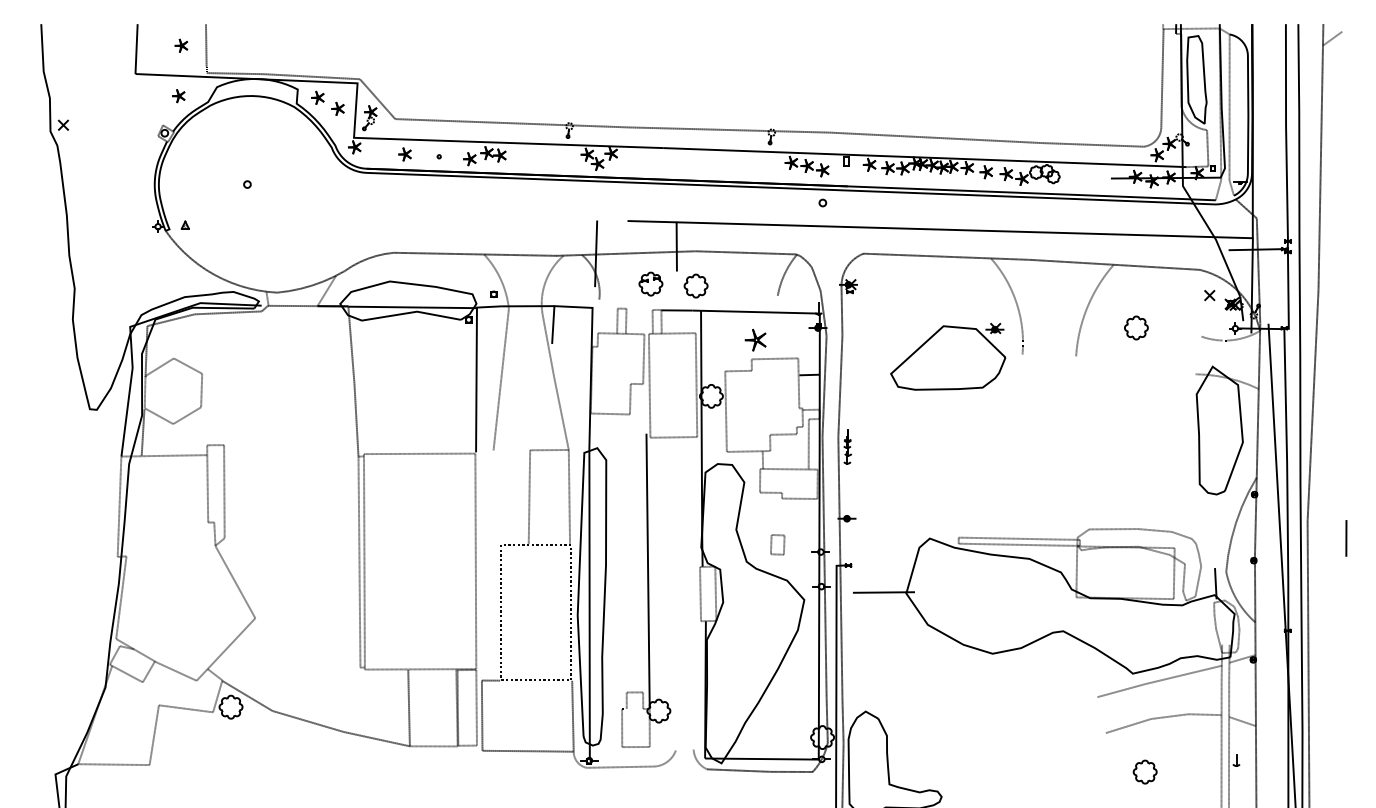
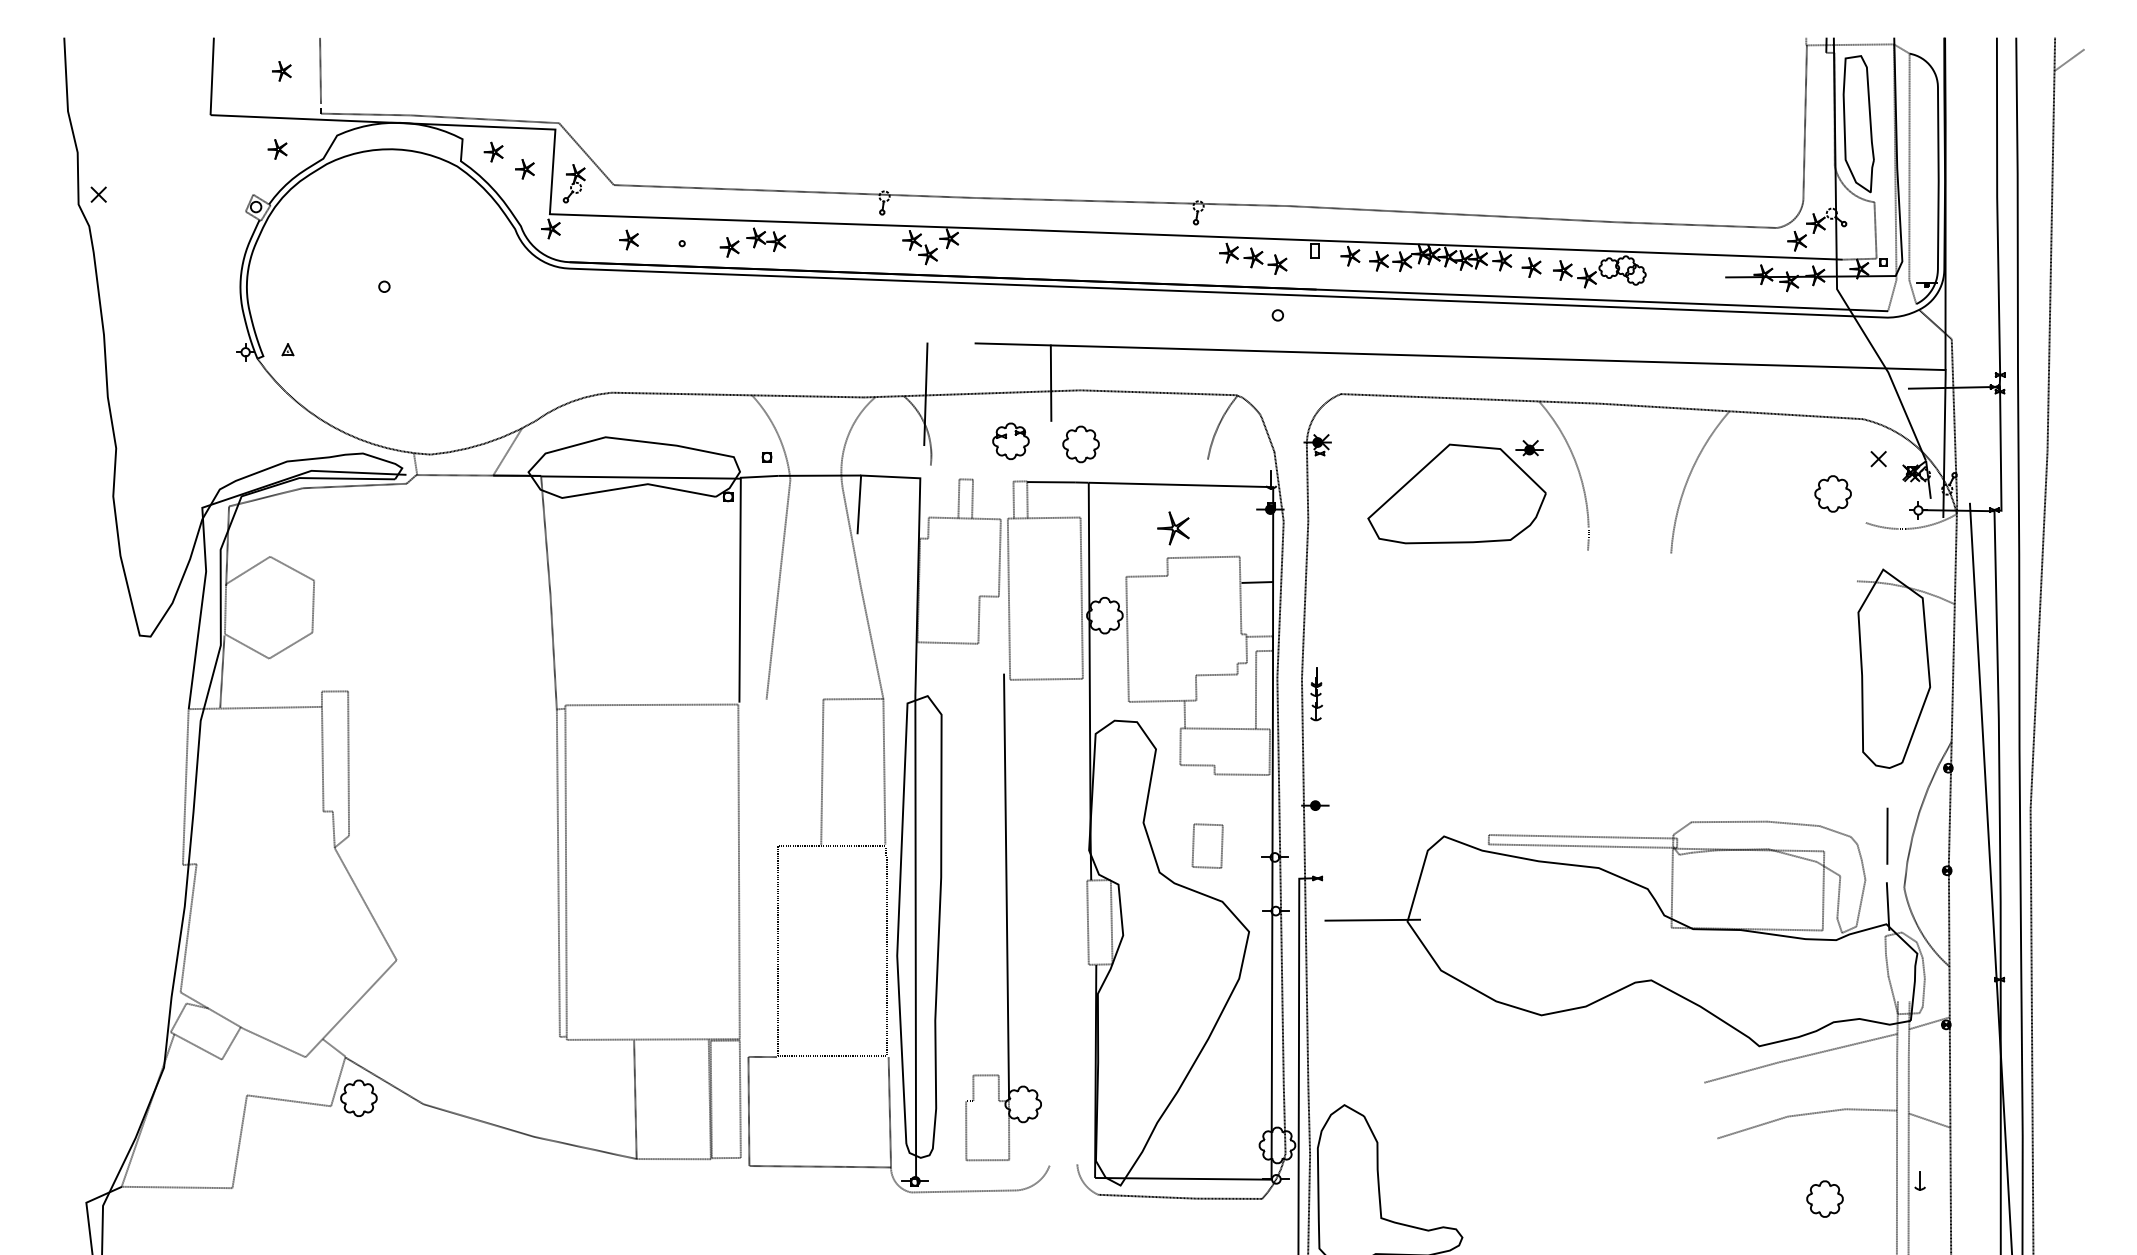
part: (1136, 327) -> (1833, 493), moved
part: (948, 356) -> (1457, 491), moved
line: (1346, 538) -> (1887, 836), moved
part: (777, 544) -> (1207, 845), size x1.43
part: (1144, 771) -> (1823, 1198), moved

